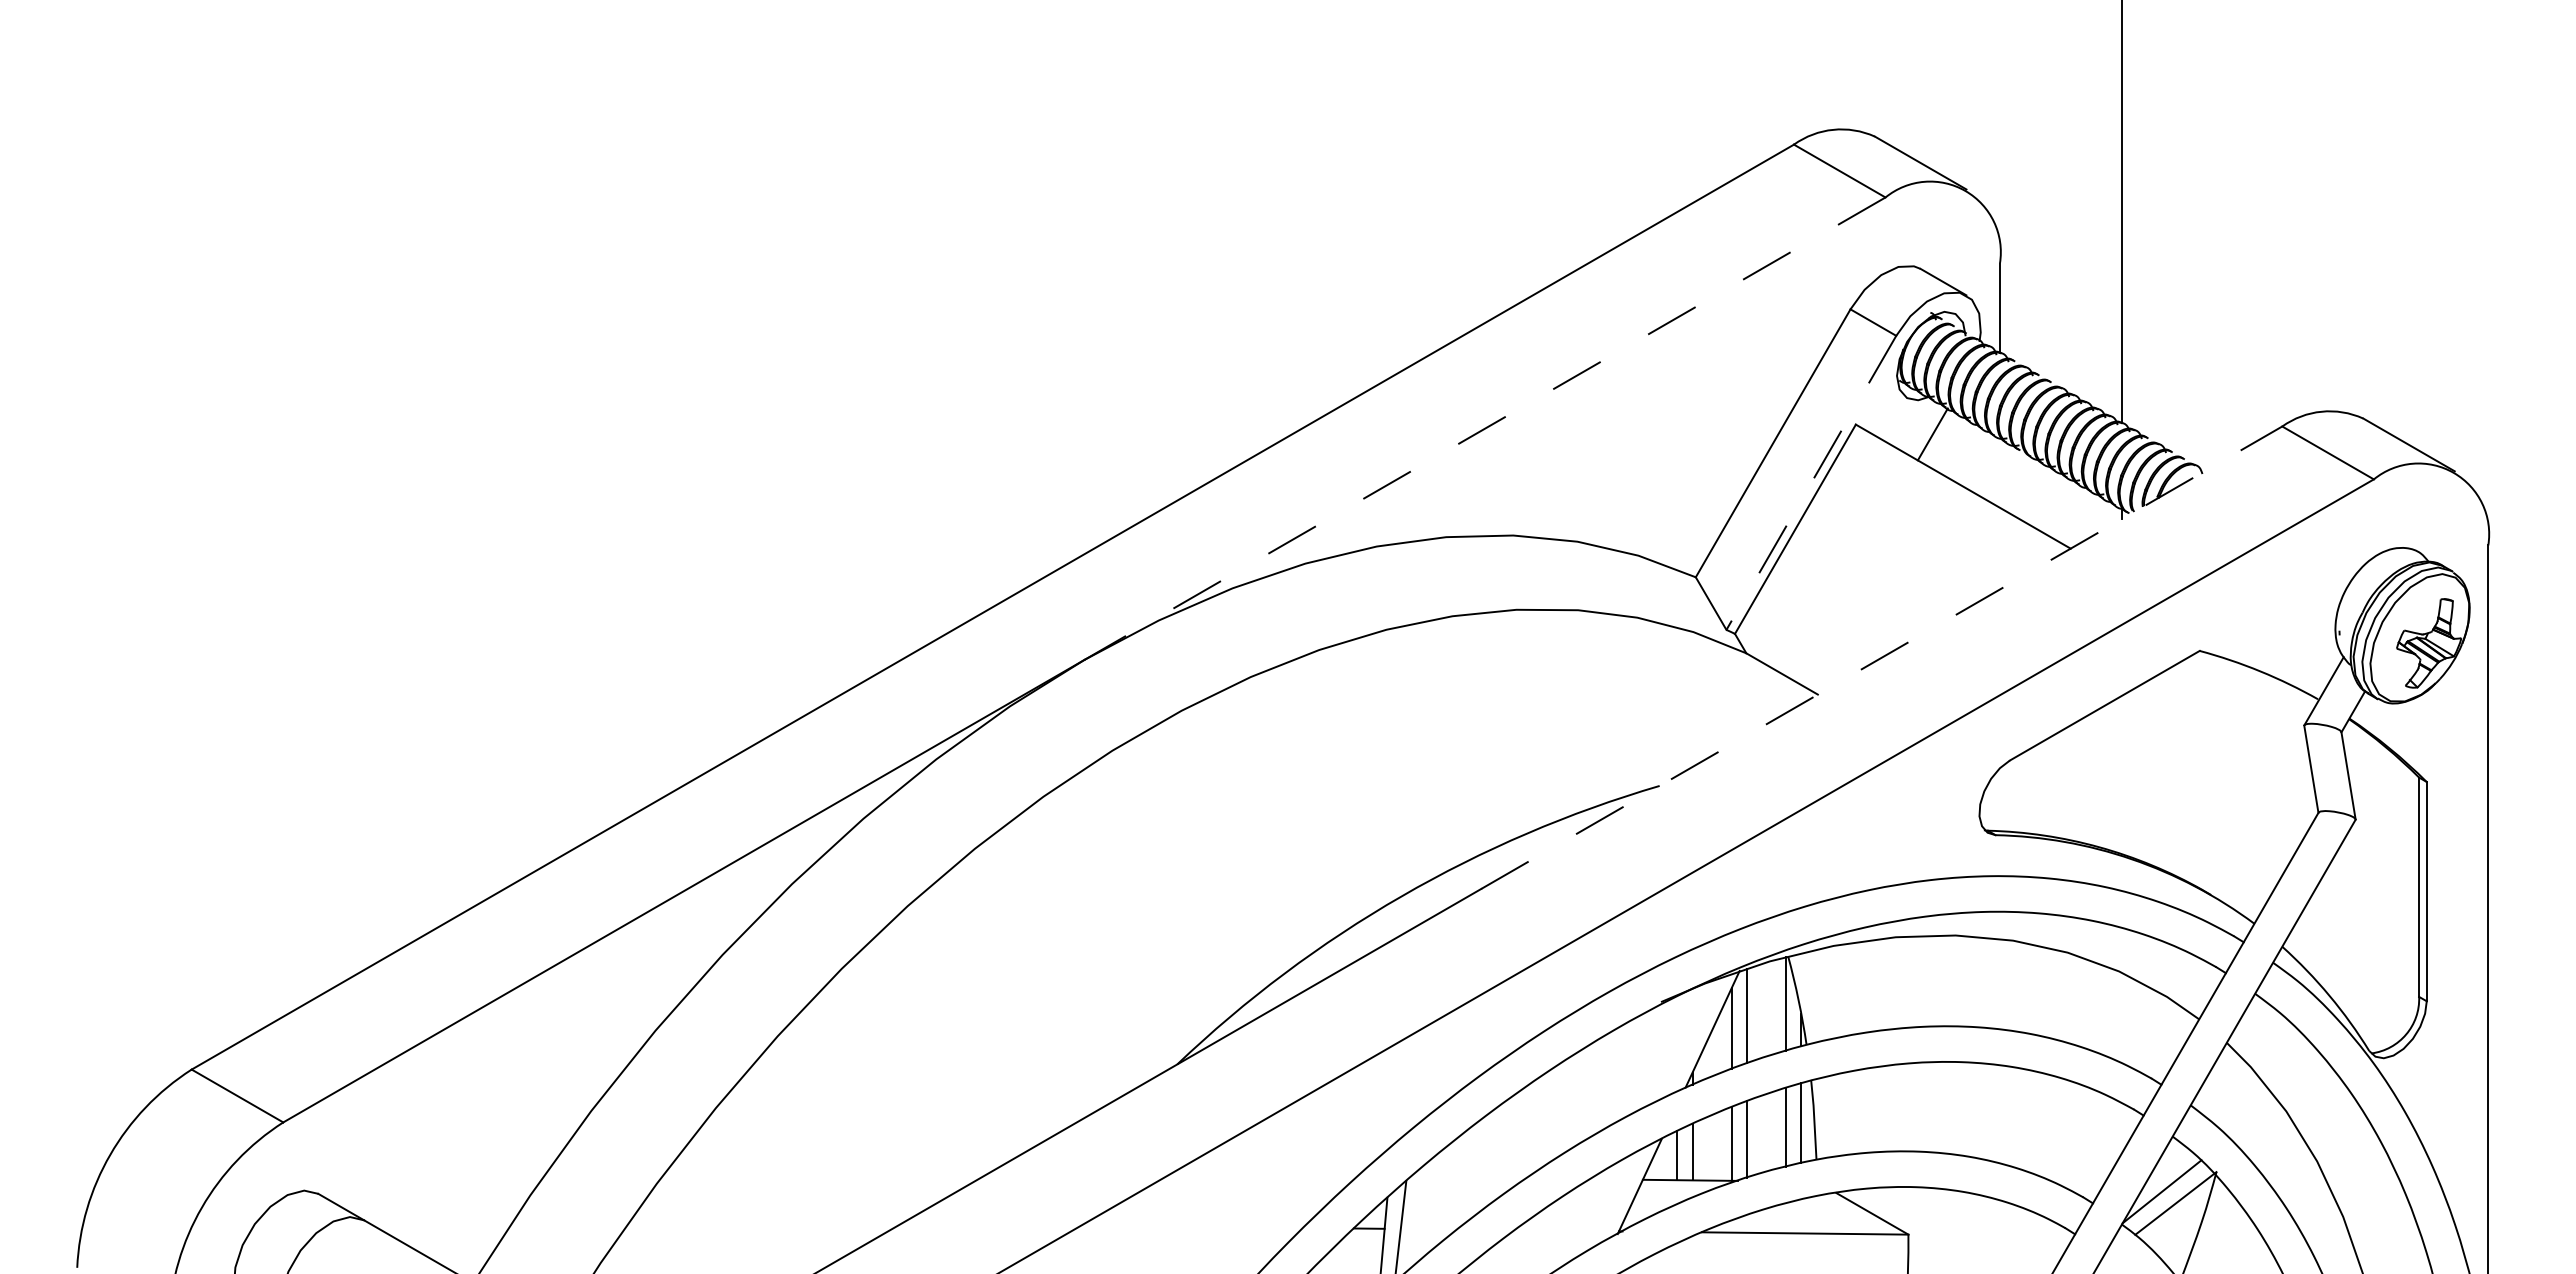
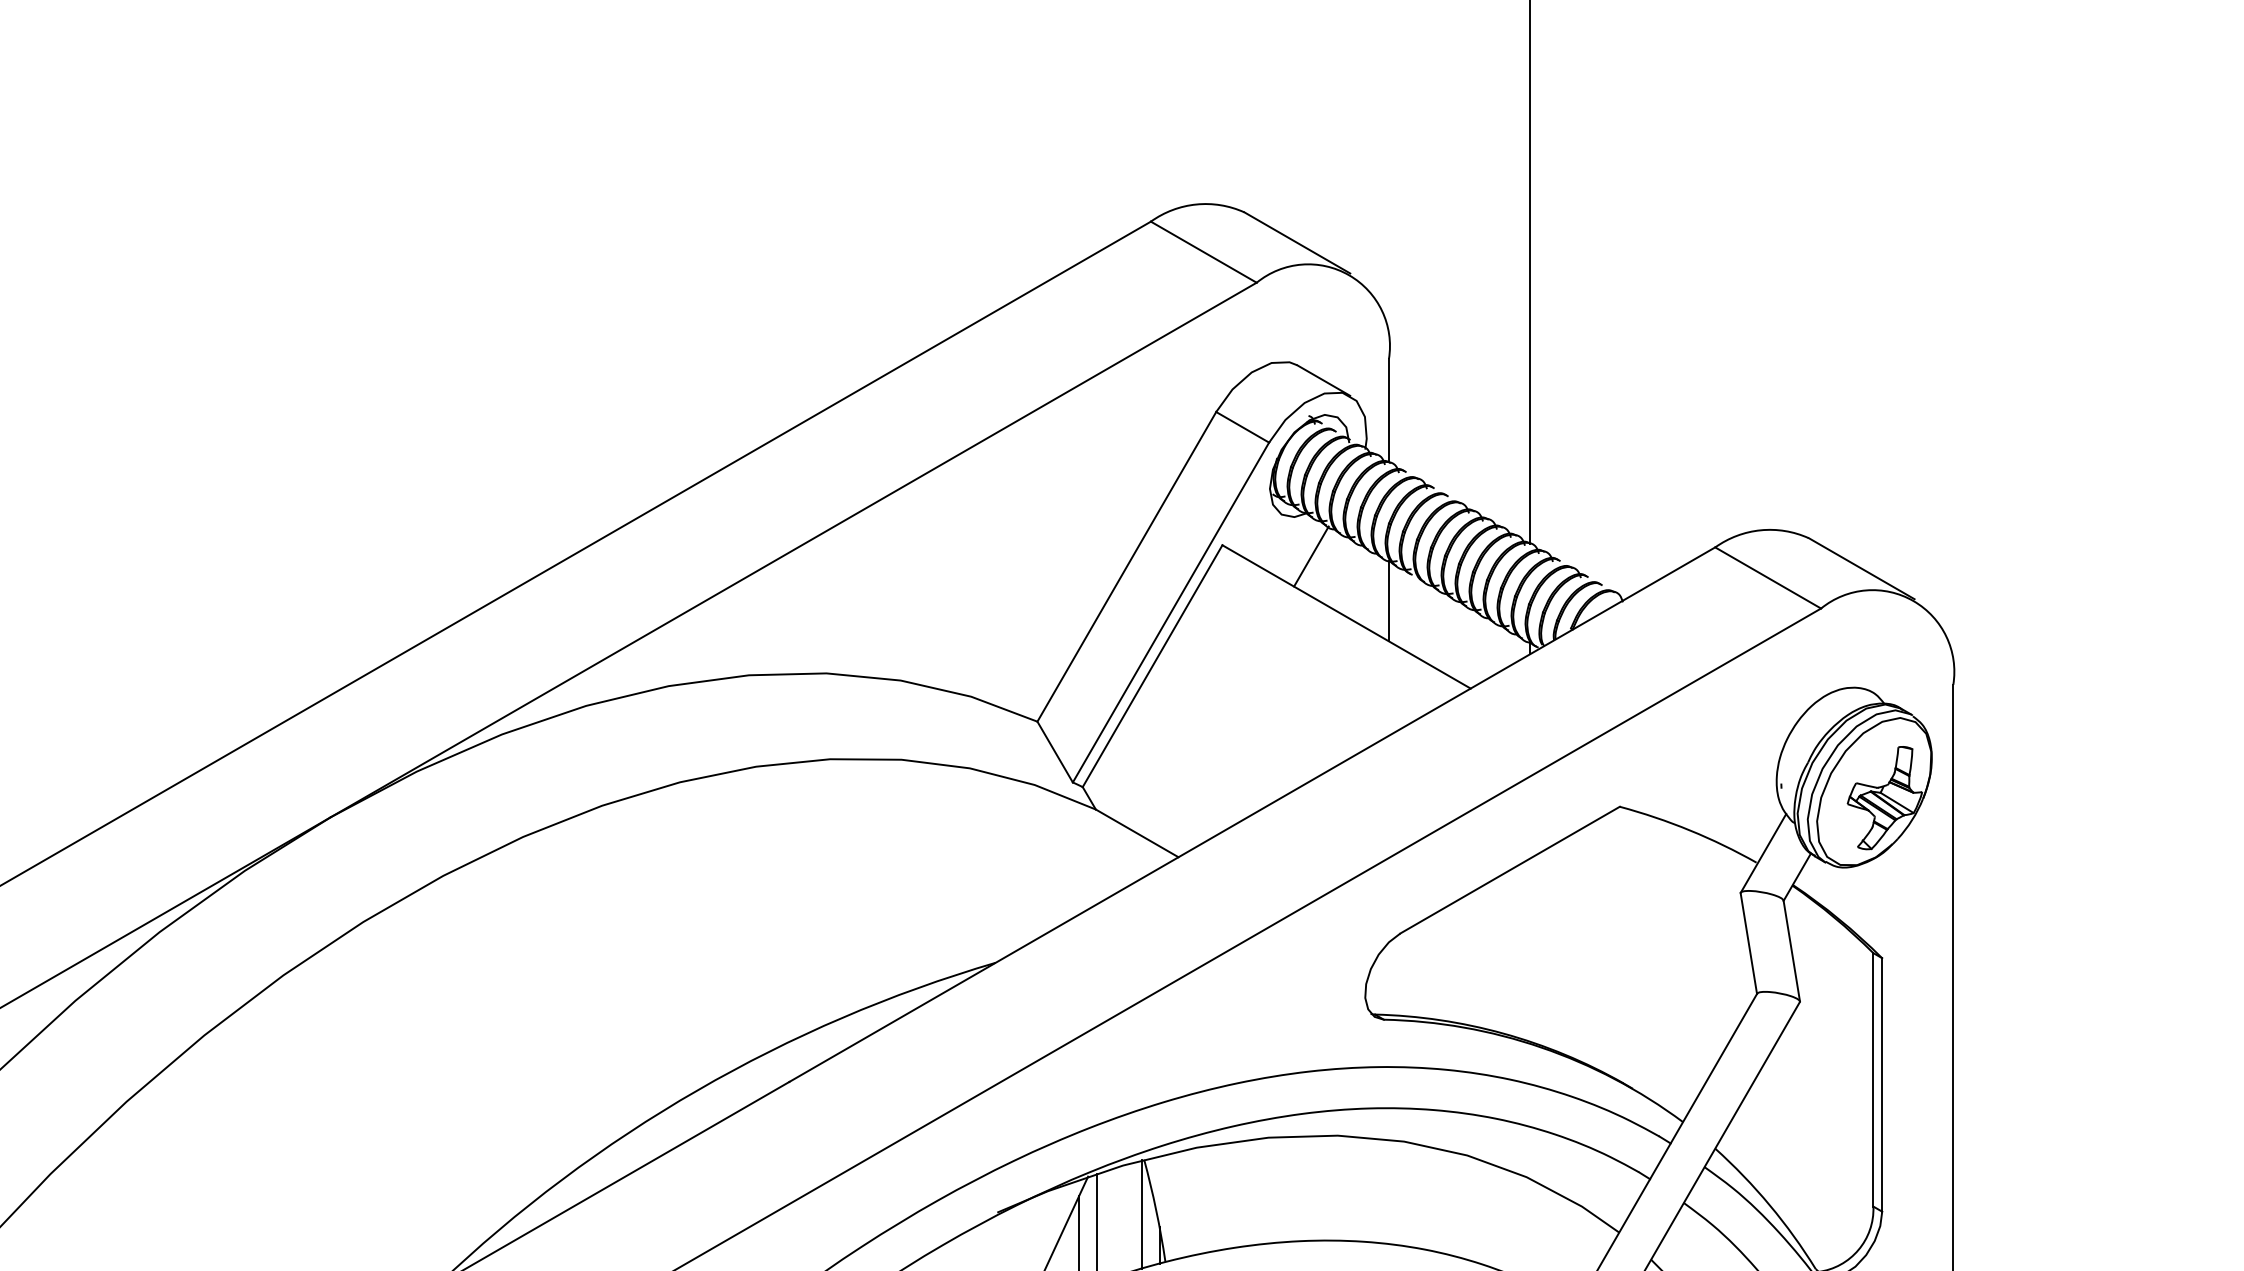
line: (1484, 428) -> (793, 549), dashed -> solid
line: (1999, 472) -> (1388, 600), added
line: (1811, 482) -> (1171, 612), dashed -> solid
line: (1881, 657) -> (1252, 814), dashed -> solid

